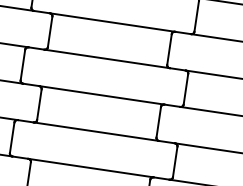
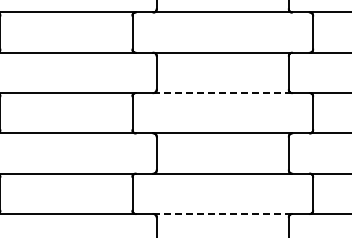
line: (106, 59) -> (222, 93), solid -> dashed
line: (91, 168) -> (223, 214), solid -> dashed

